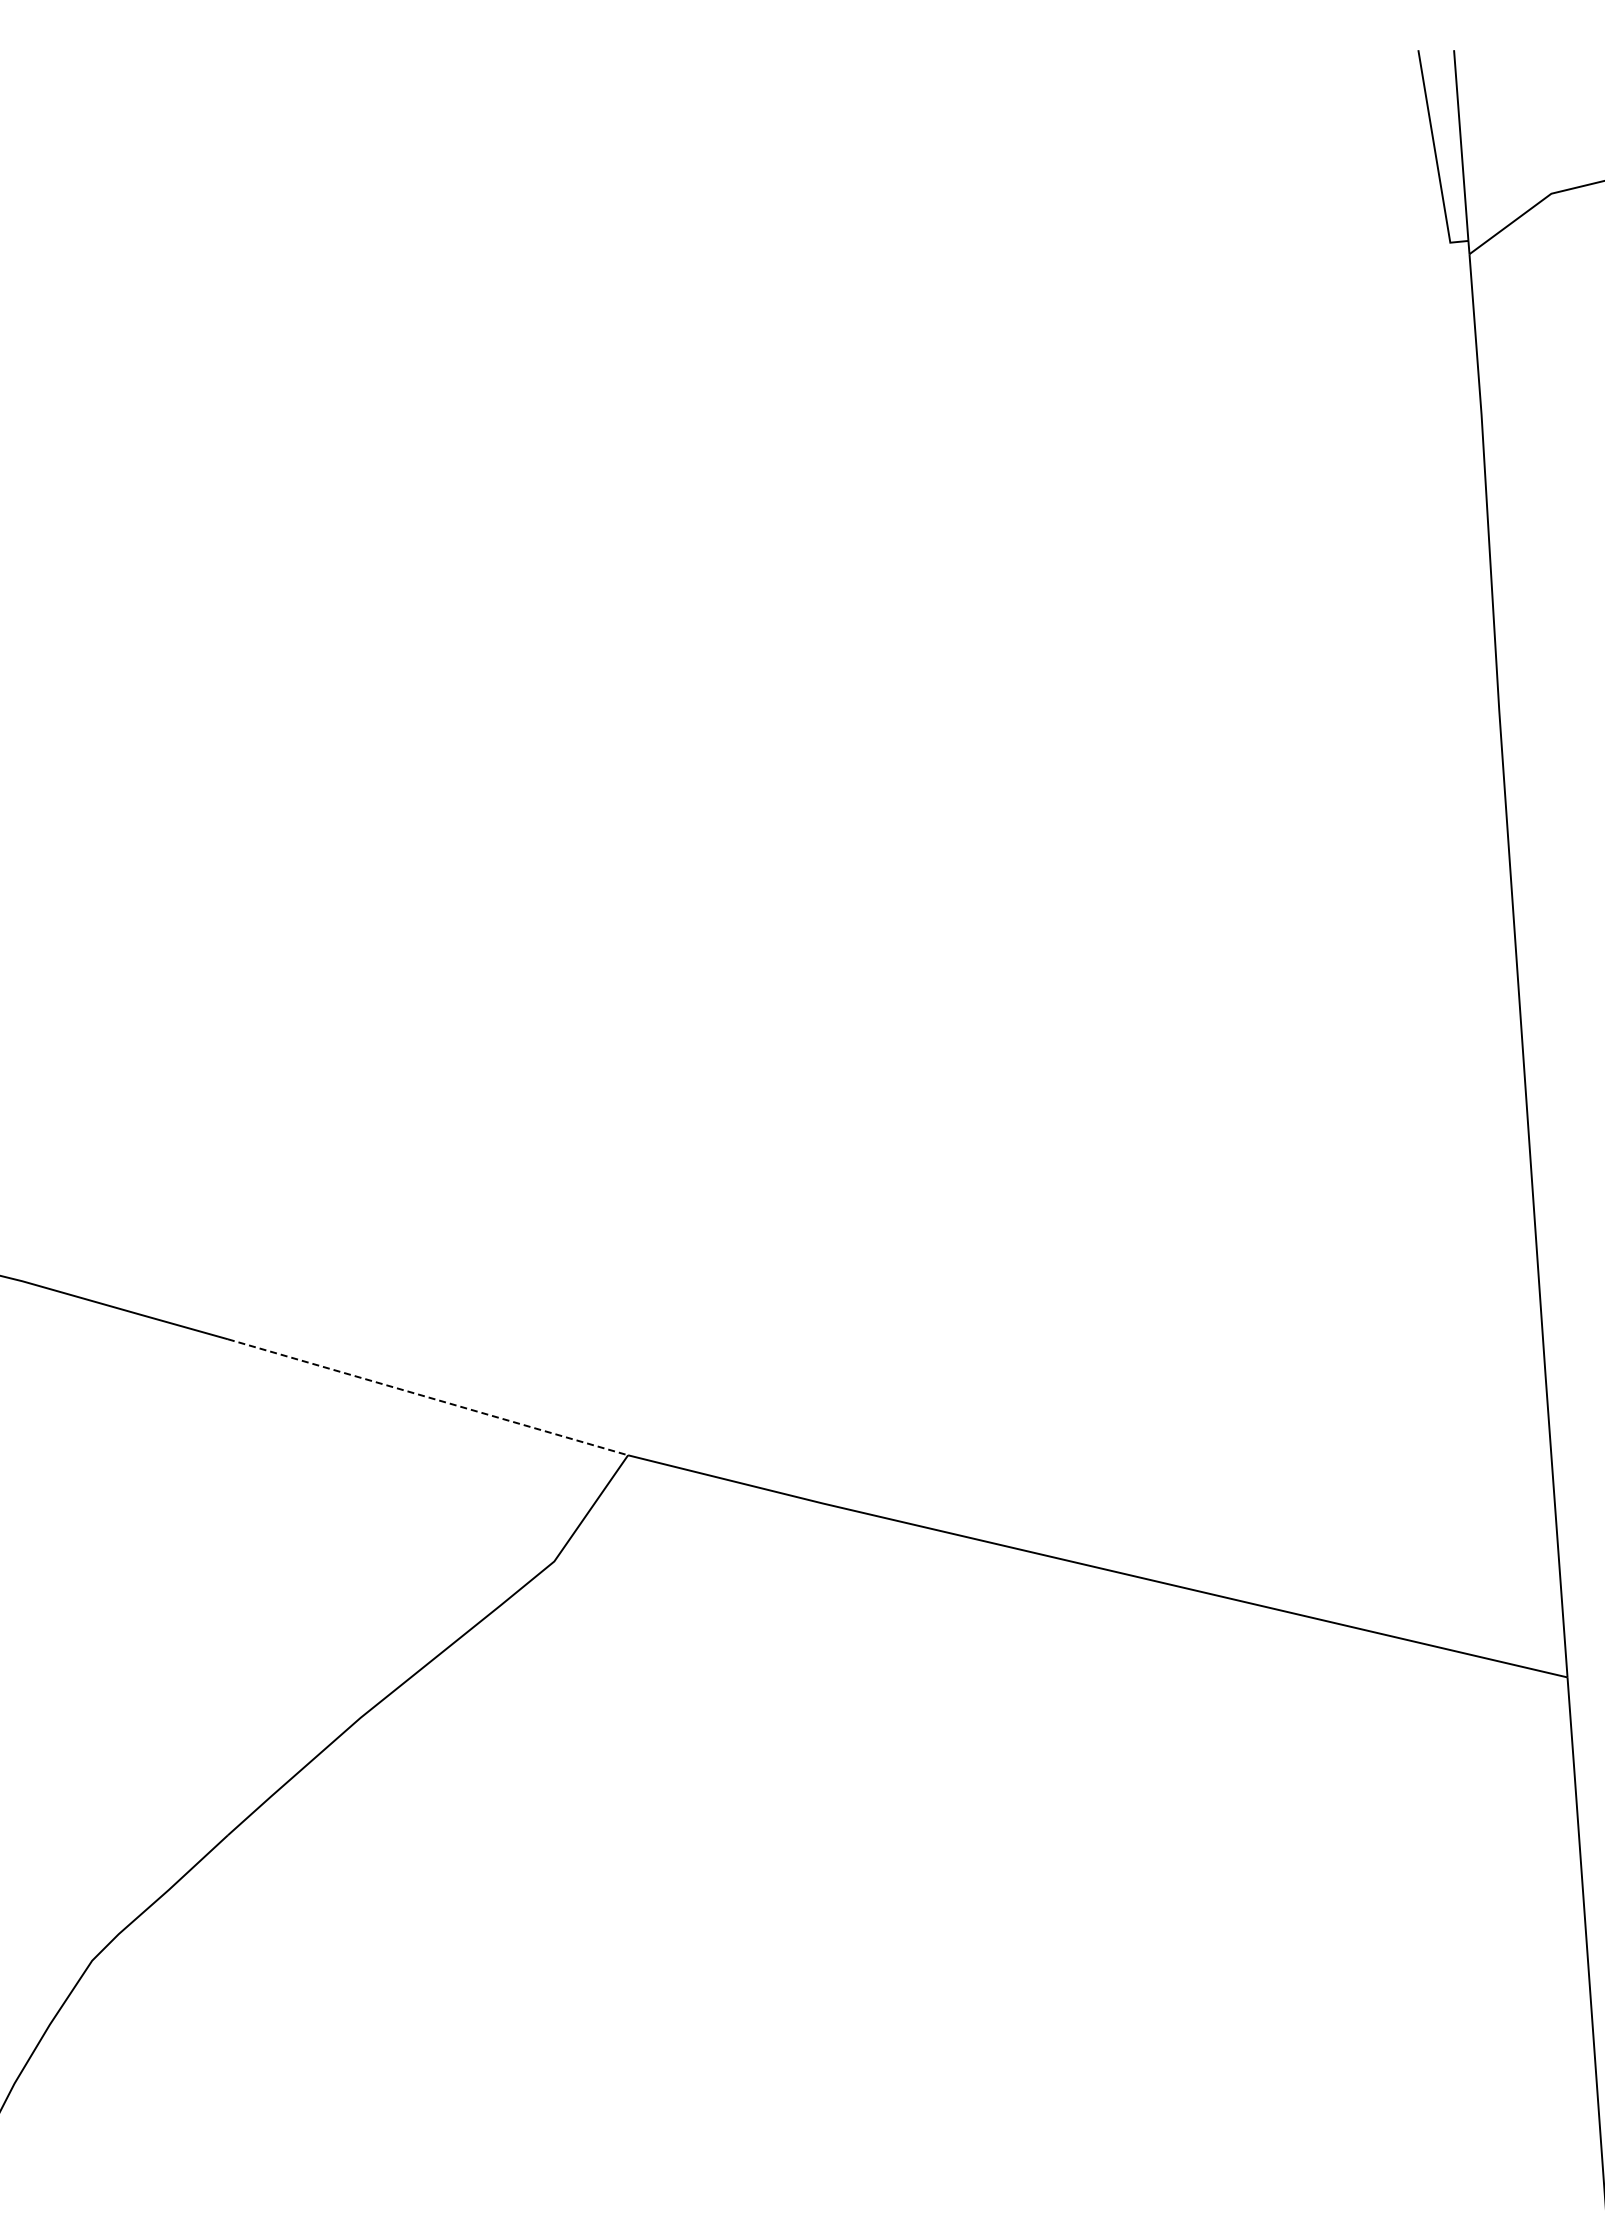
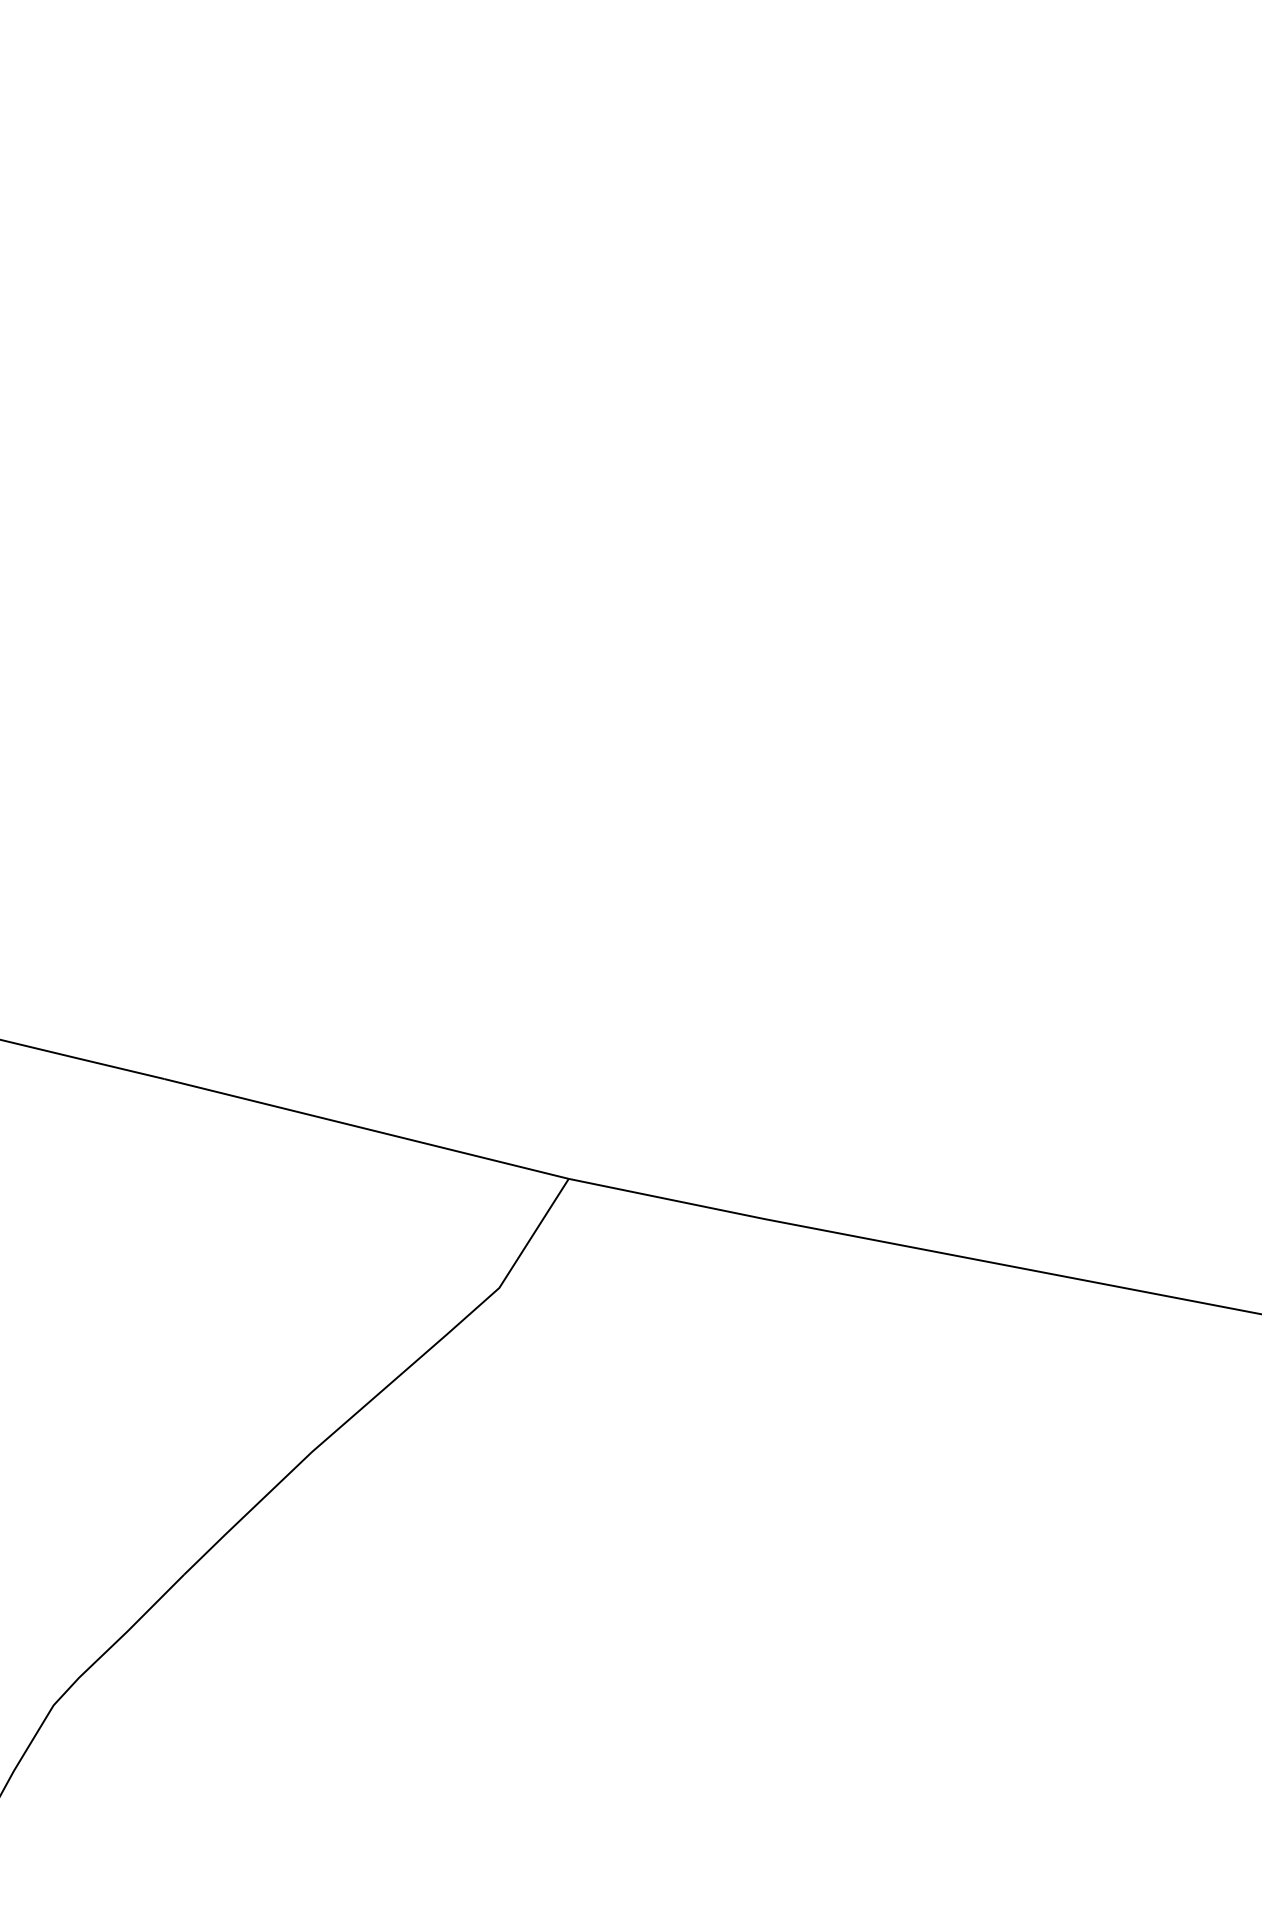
line: (428, 1397) -> (367, 1129), dashed -> solid

